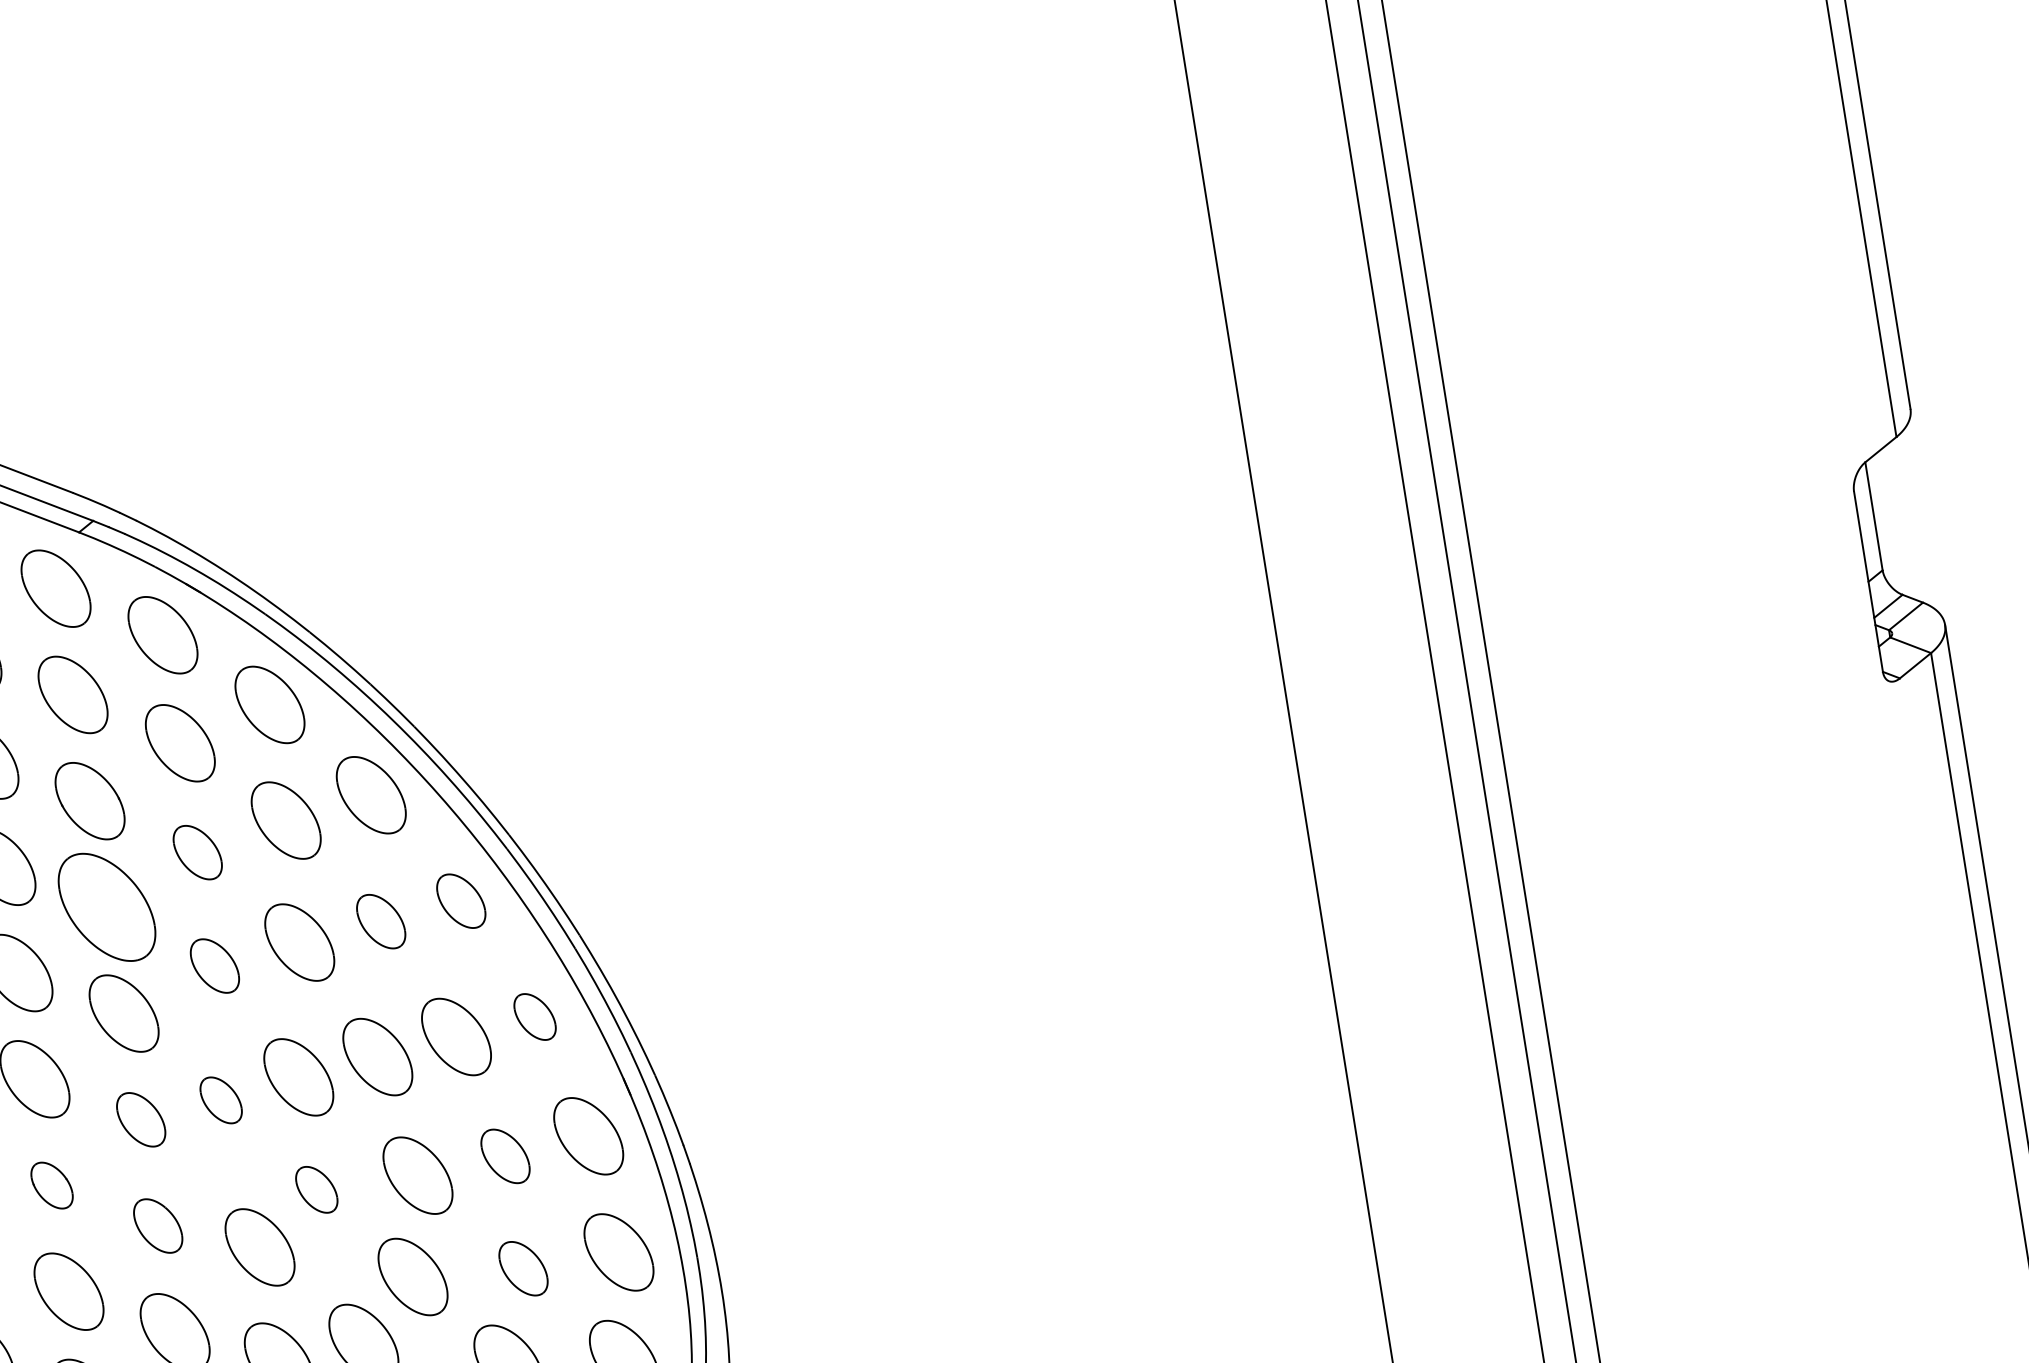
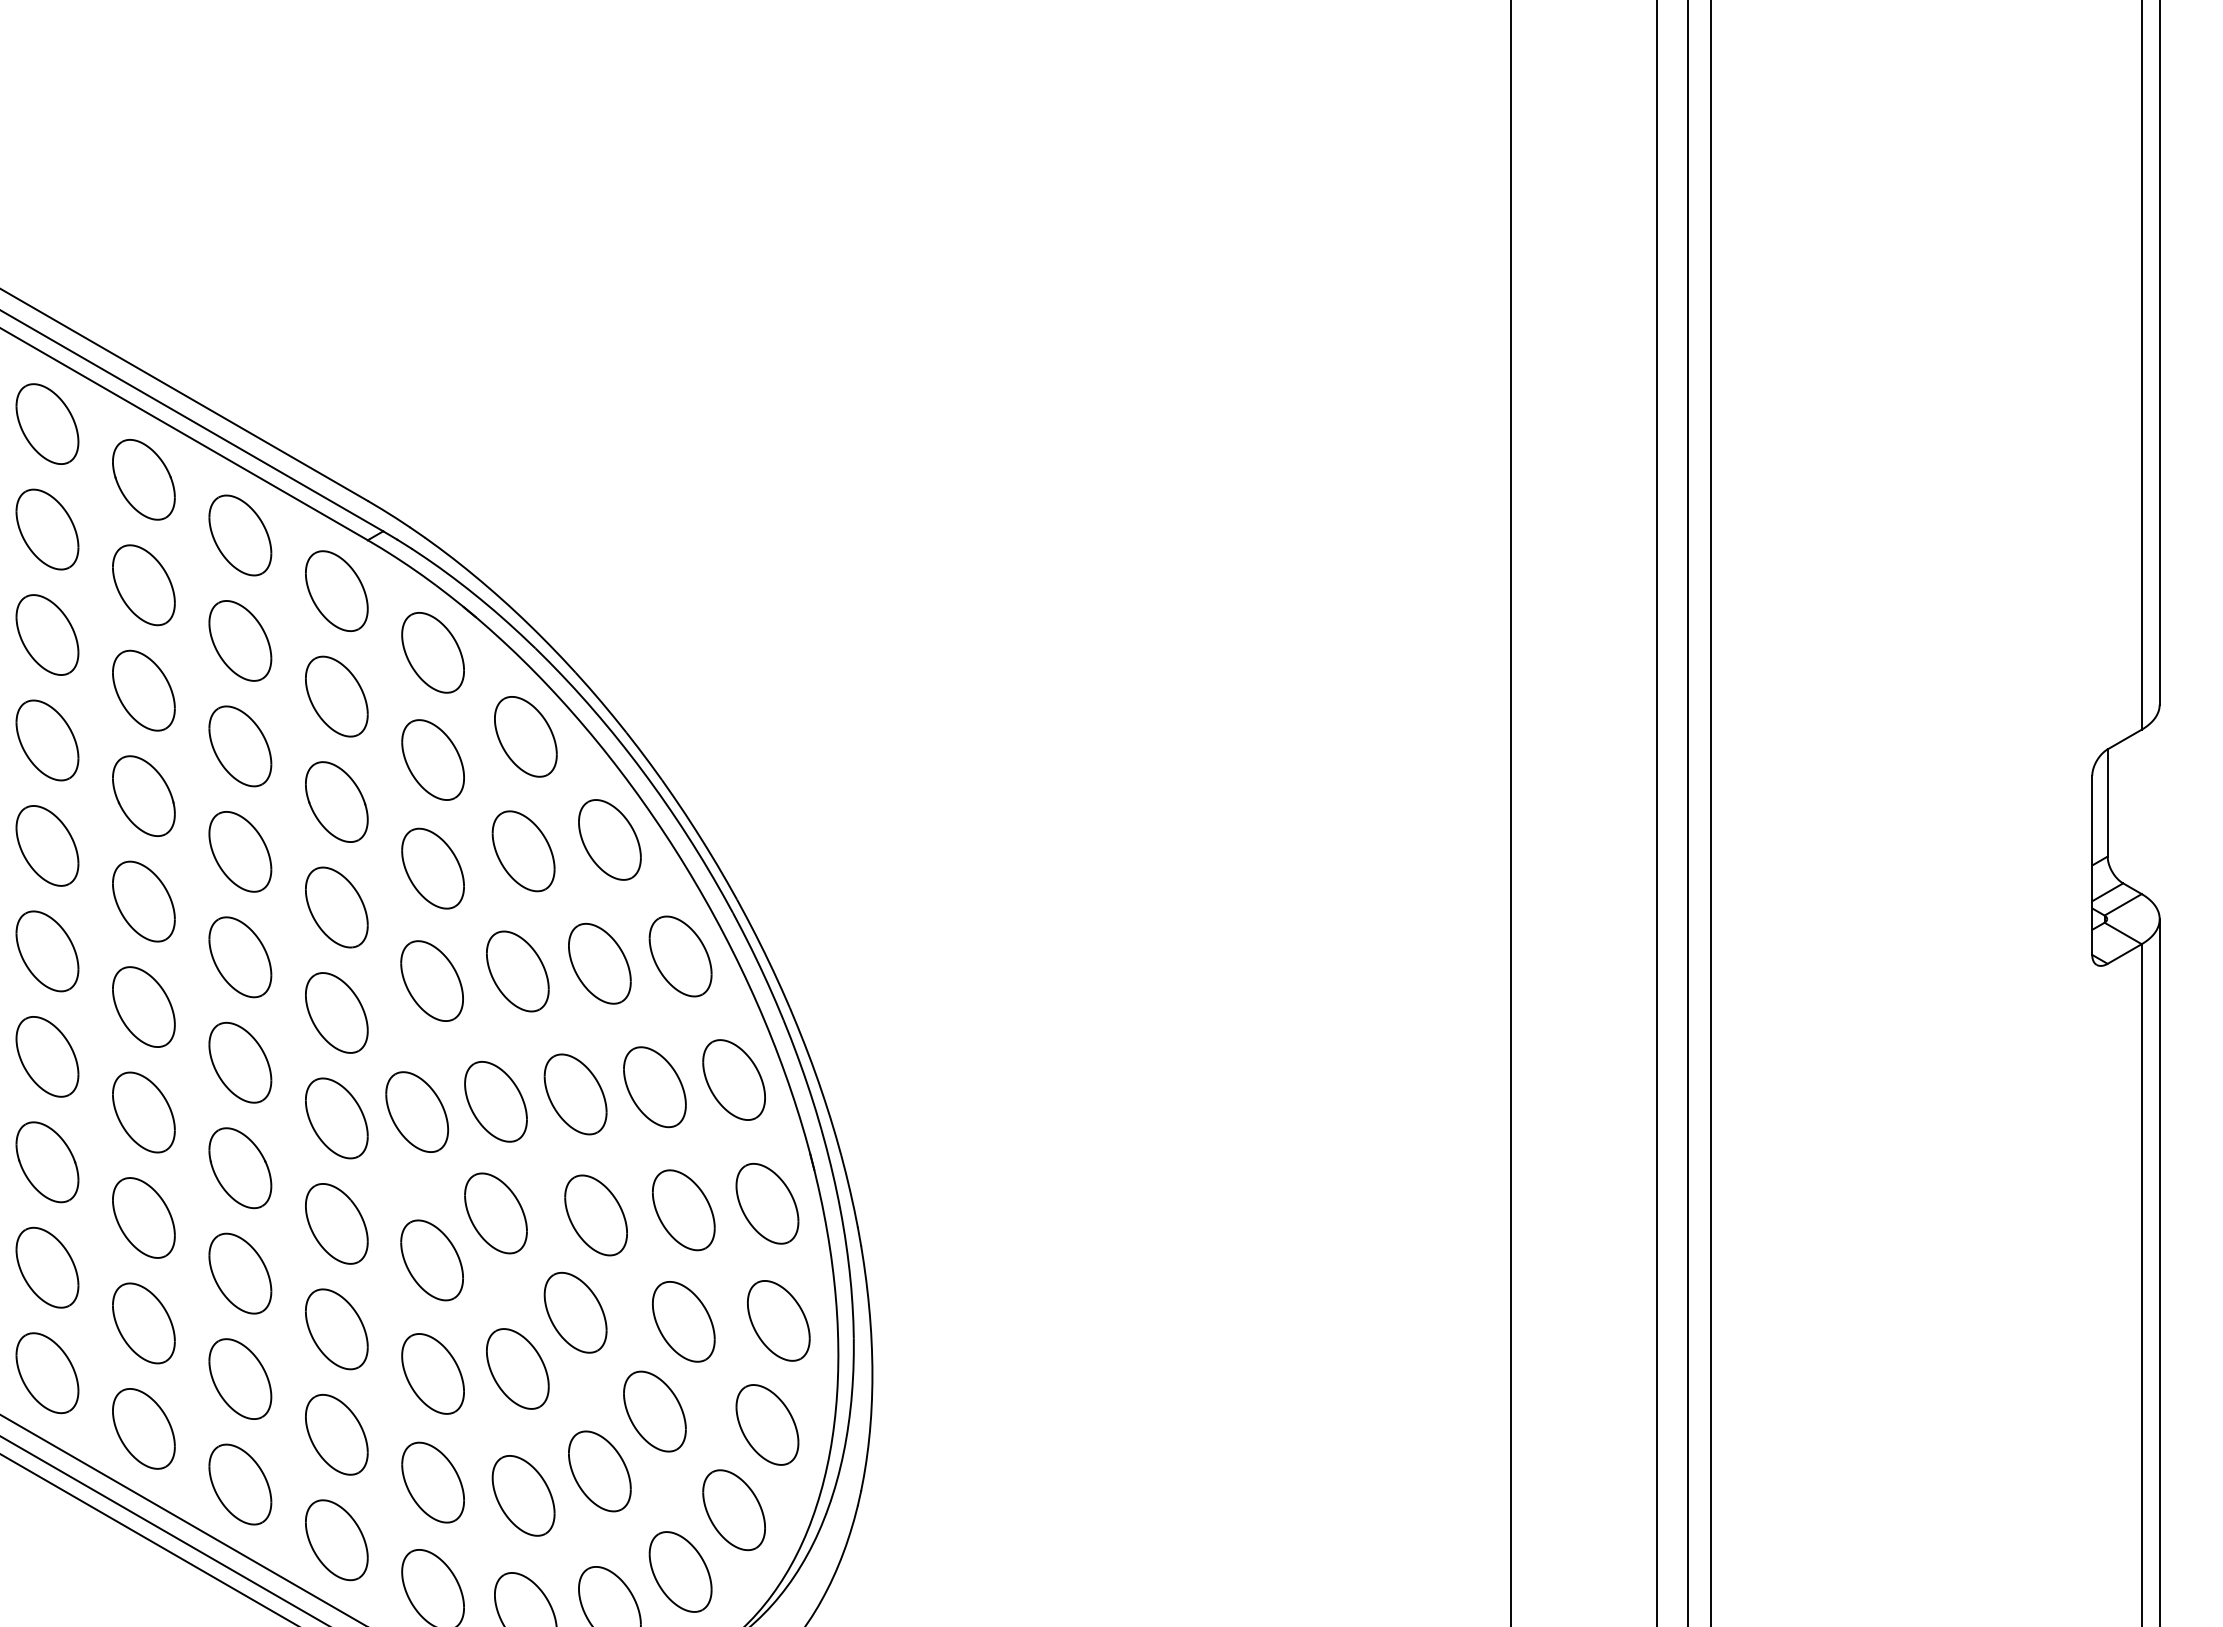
part: (197, 852) -> (432, 868), size x1.43
part: (461, 901) -> (680, 956), size x1.43
part: (106, 907) -> (336, 907), size x0.71
part: (380, 921) -> (599, 963), size x1.43
part: (214, 965) -> (431, 980), size x1.43
part: (534, 1016) -> (733, 1079), size x1.67
part: (221, 1099) -> (417, 1111), size x1.67
part: (140, 1119) -> (336, 1118), size x1.43
part: (505, 1156) -> (683, 1210), size x1.43
part: (52, 1185) -> (240, 1168), size x1.67
part: (316, 1189) -> (495, 1213), size x1.67
part: (157, 1225) -> (336, 1223), size x1.43
part: (523, 1268) -> (683, 1321), size x1.43

